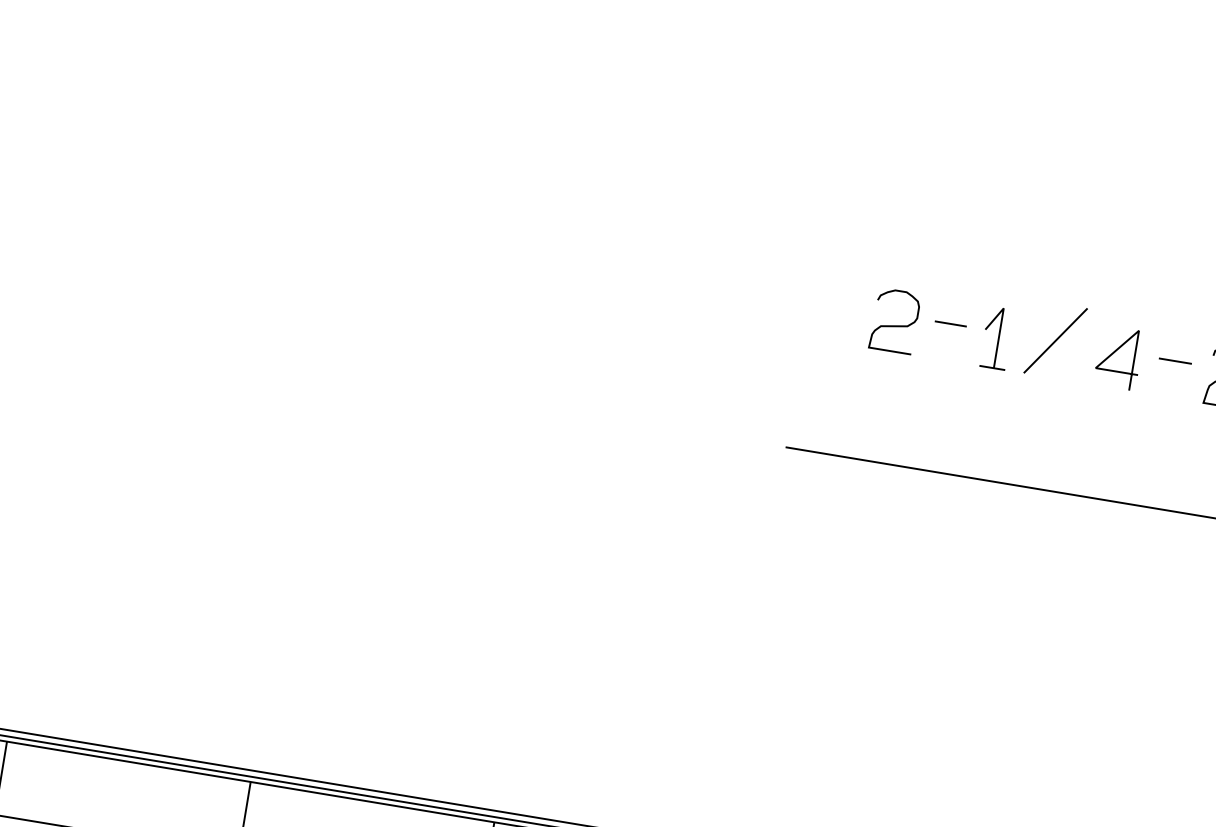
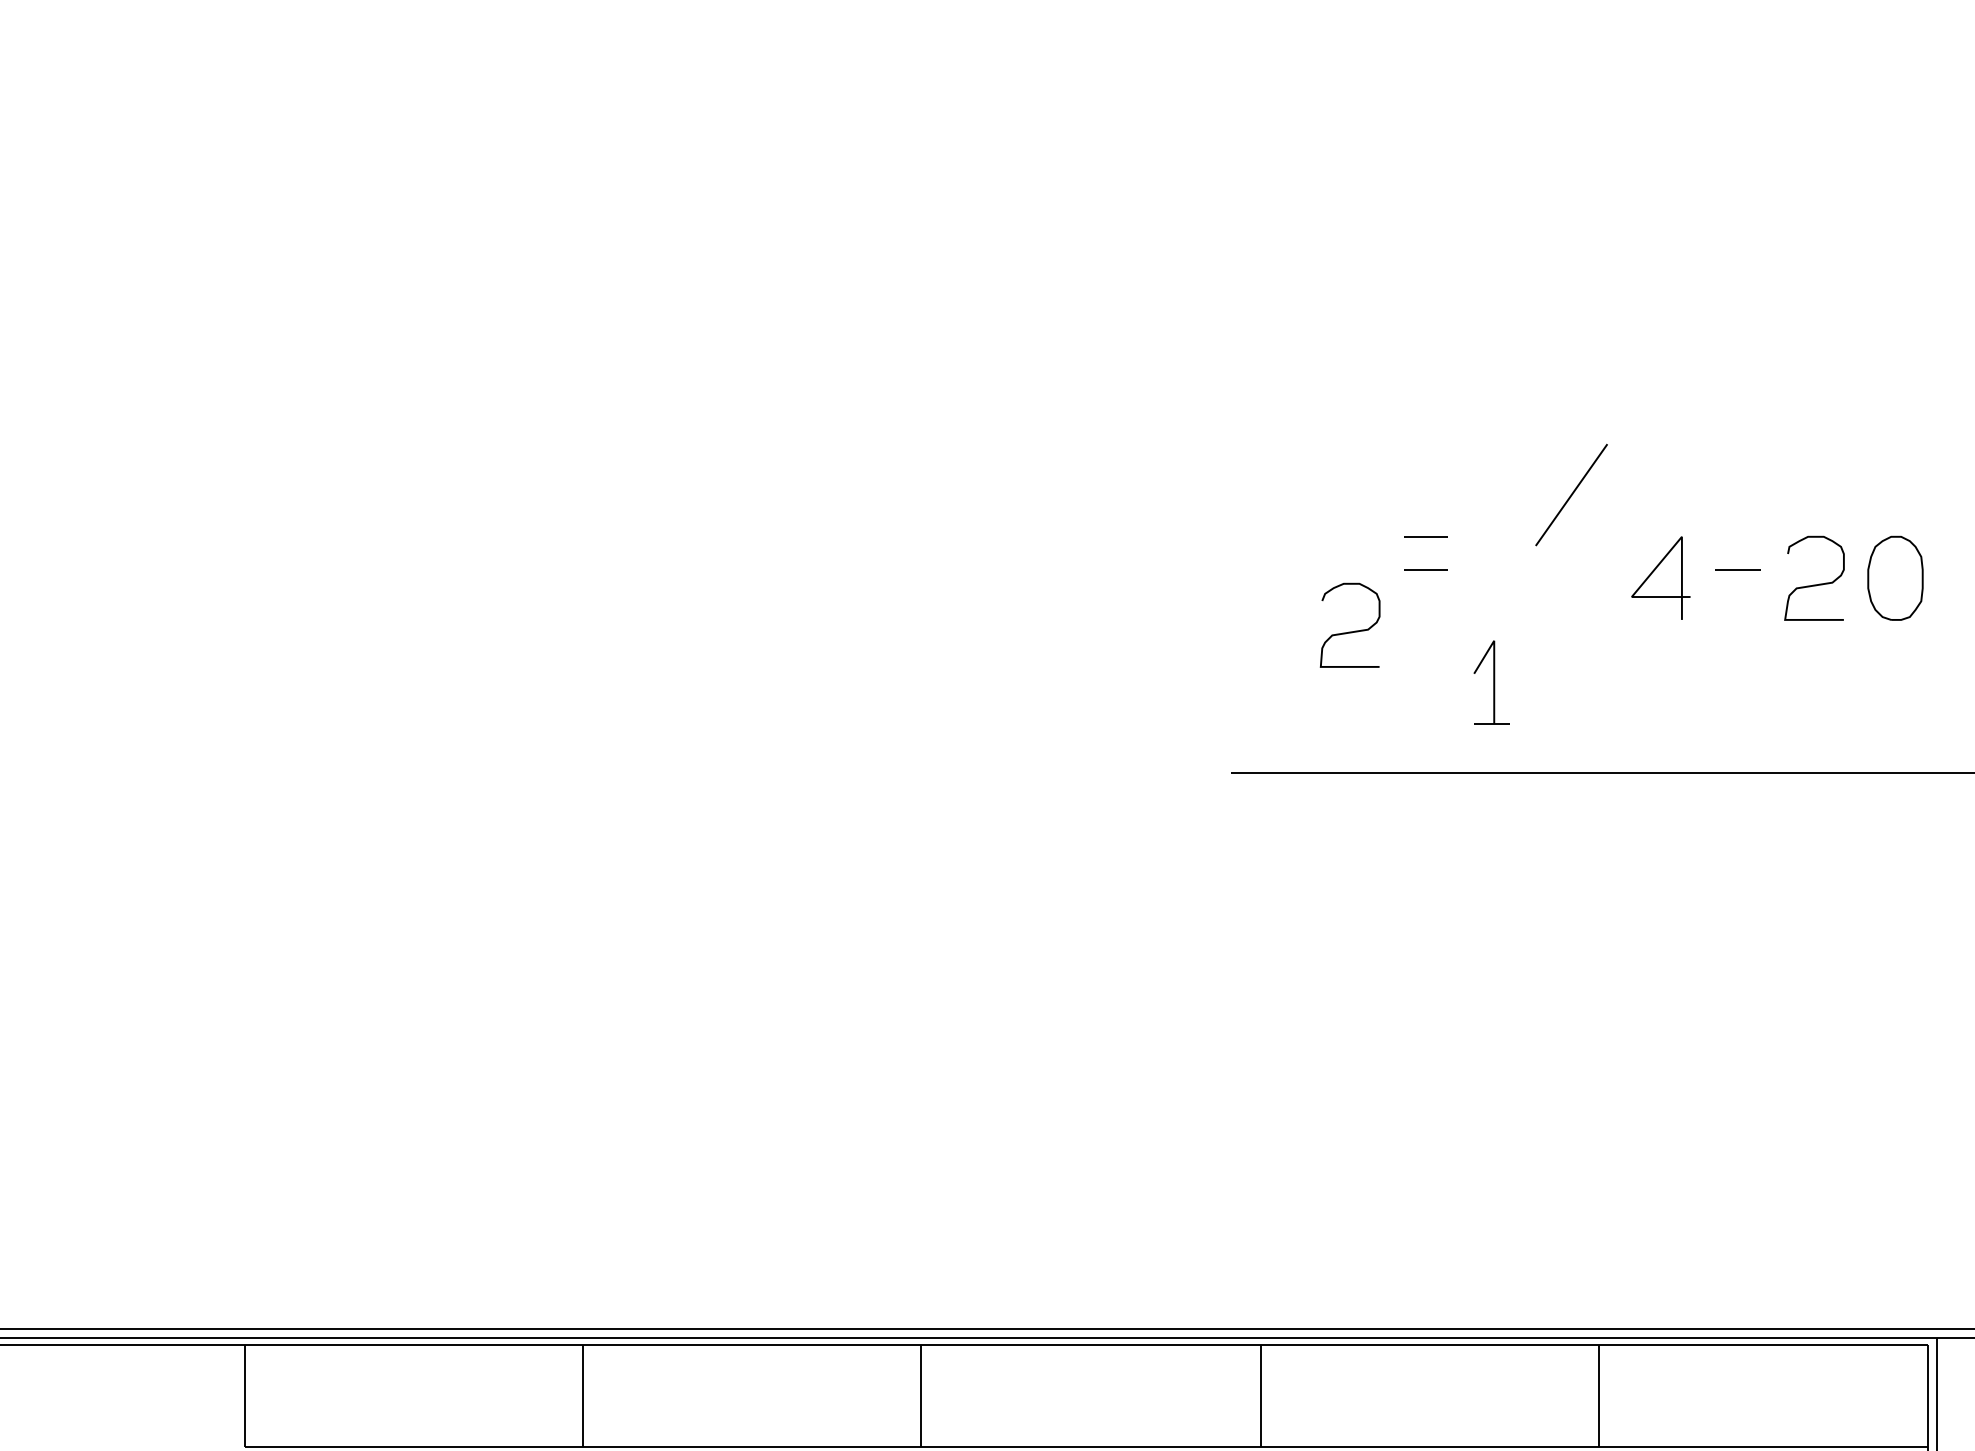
line: (954, 299) -> (1425, 536), added
curve: (893, 325) -> (1349, 631), moved
part: (996, 338) -> (1491, 682), moved
line: (1055, 340) -> (1571, 494), moved

